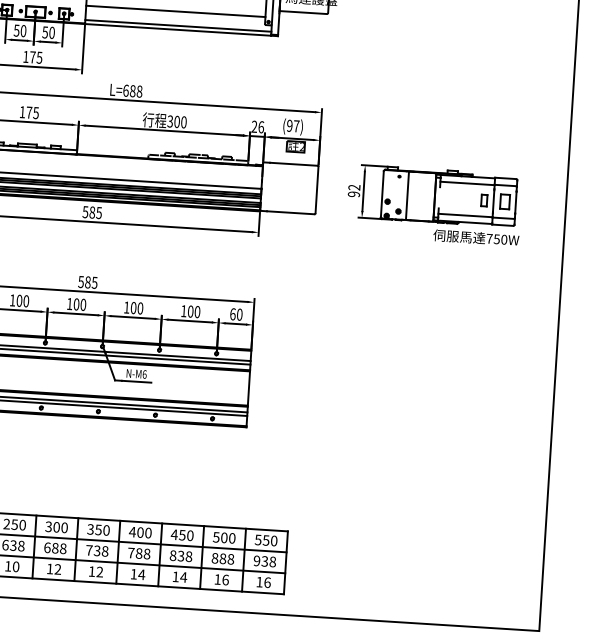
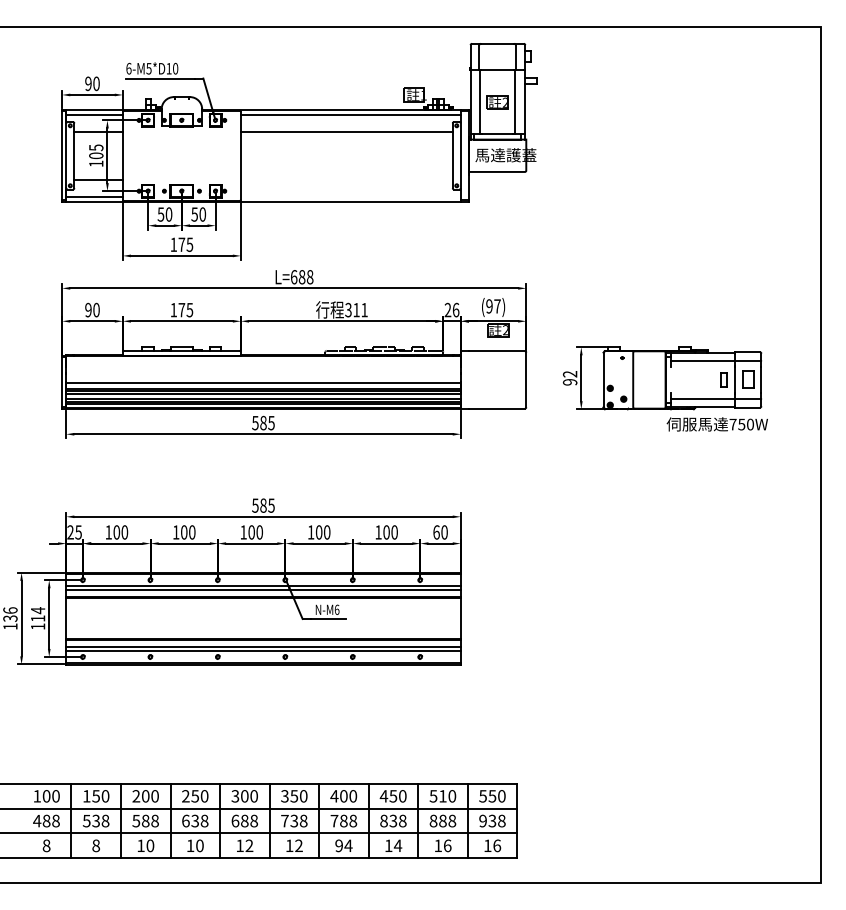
line: (175, 11) -> (346, 180), removed
line: (178, 25) -> (350, 196), removed
text: (180, 121) -> (360, 309), 300 -> 311
text: (223, 538) -> (442, 796), 500 -> 510
text: (133, 573) -> (338, 845), 14 -> 94

